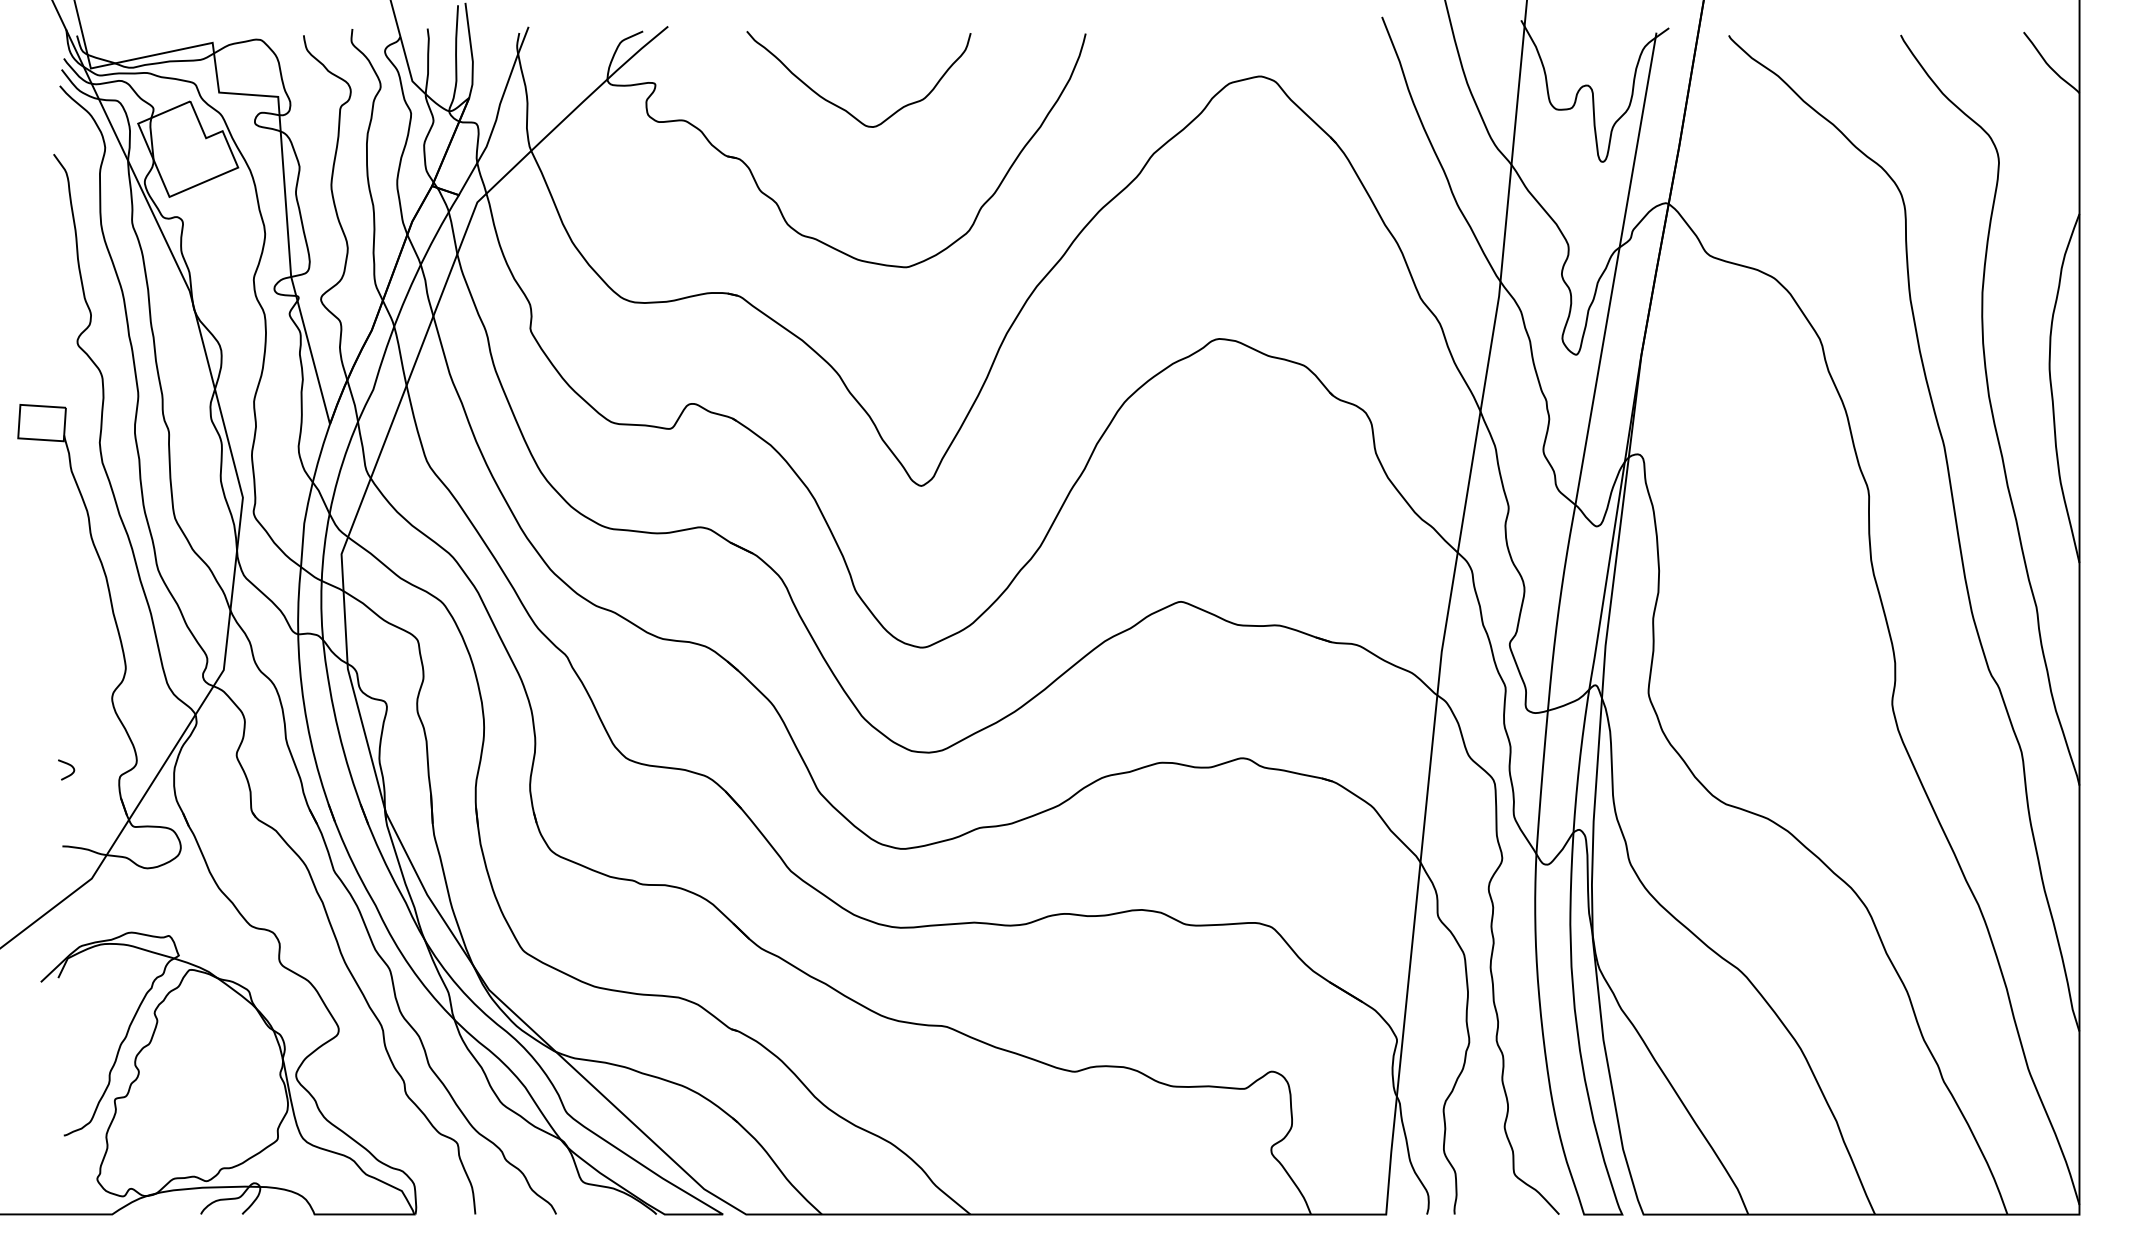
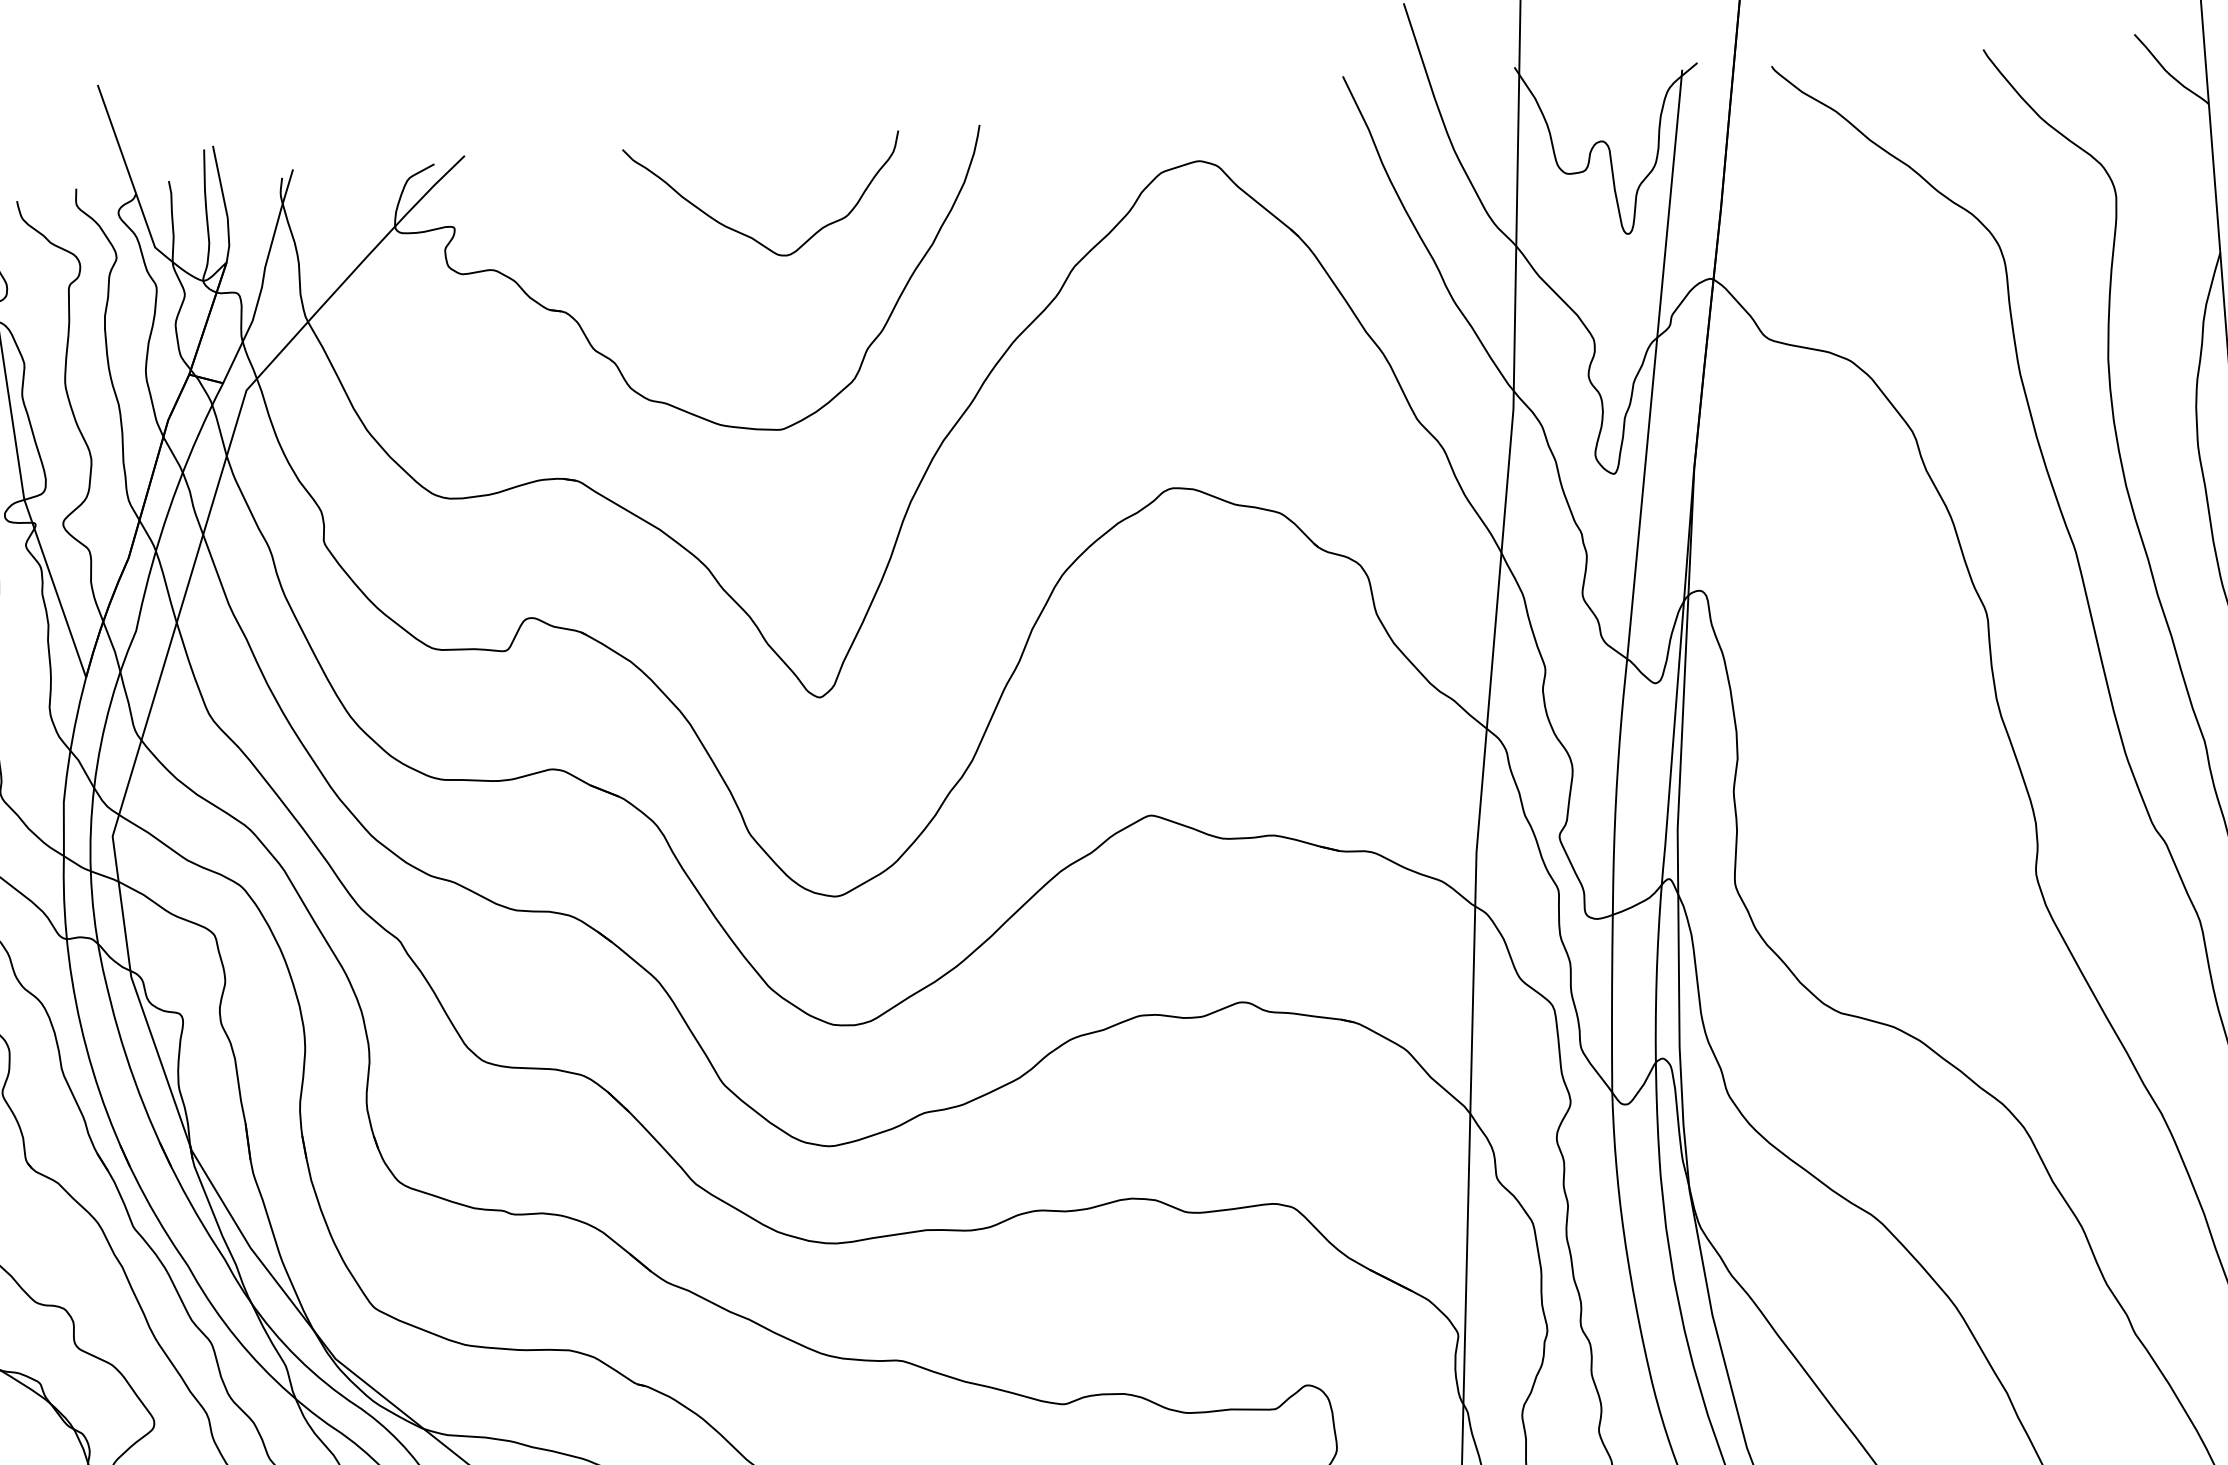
curve: (840, 106) -> (744, 233), moved

